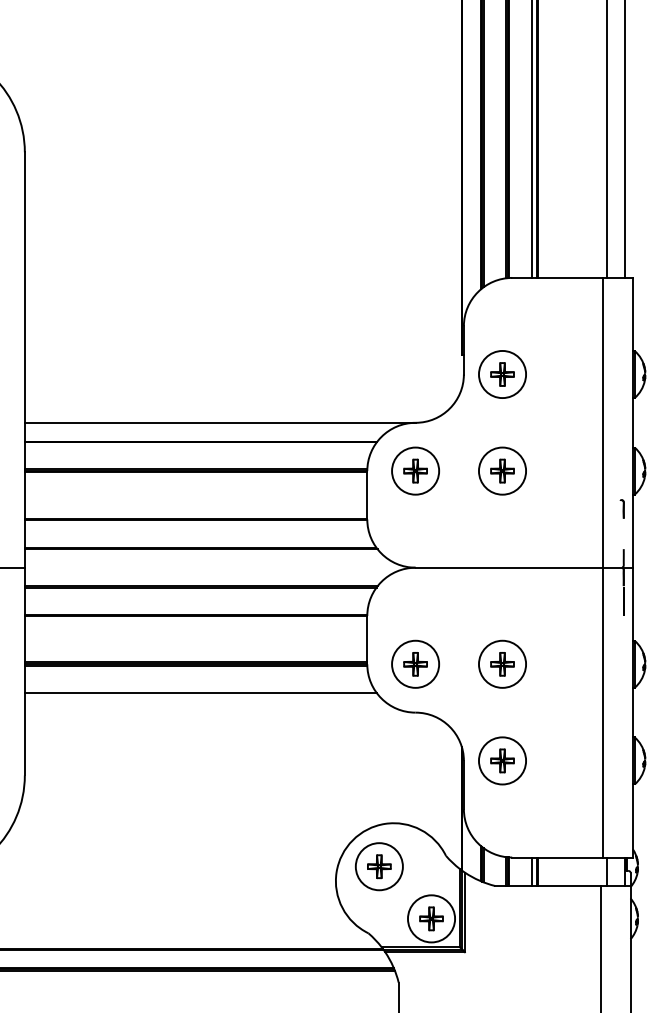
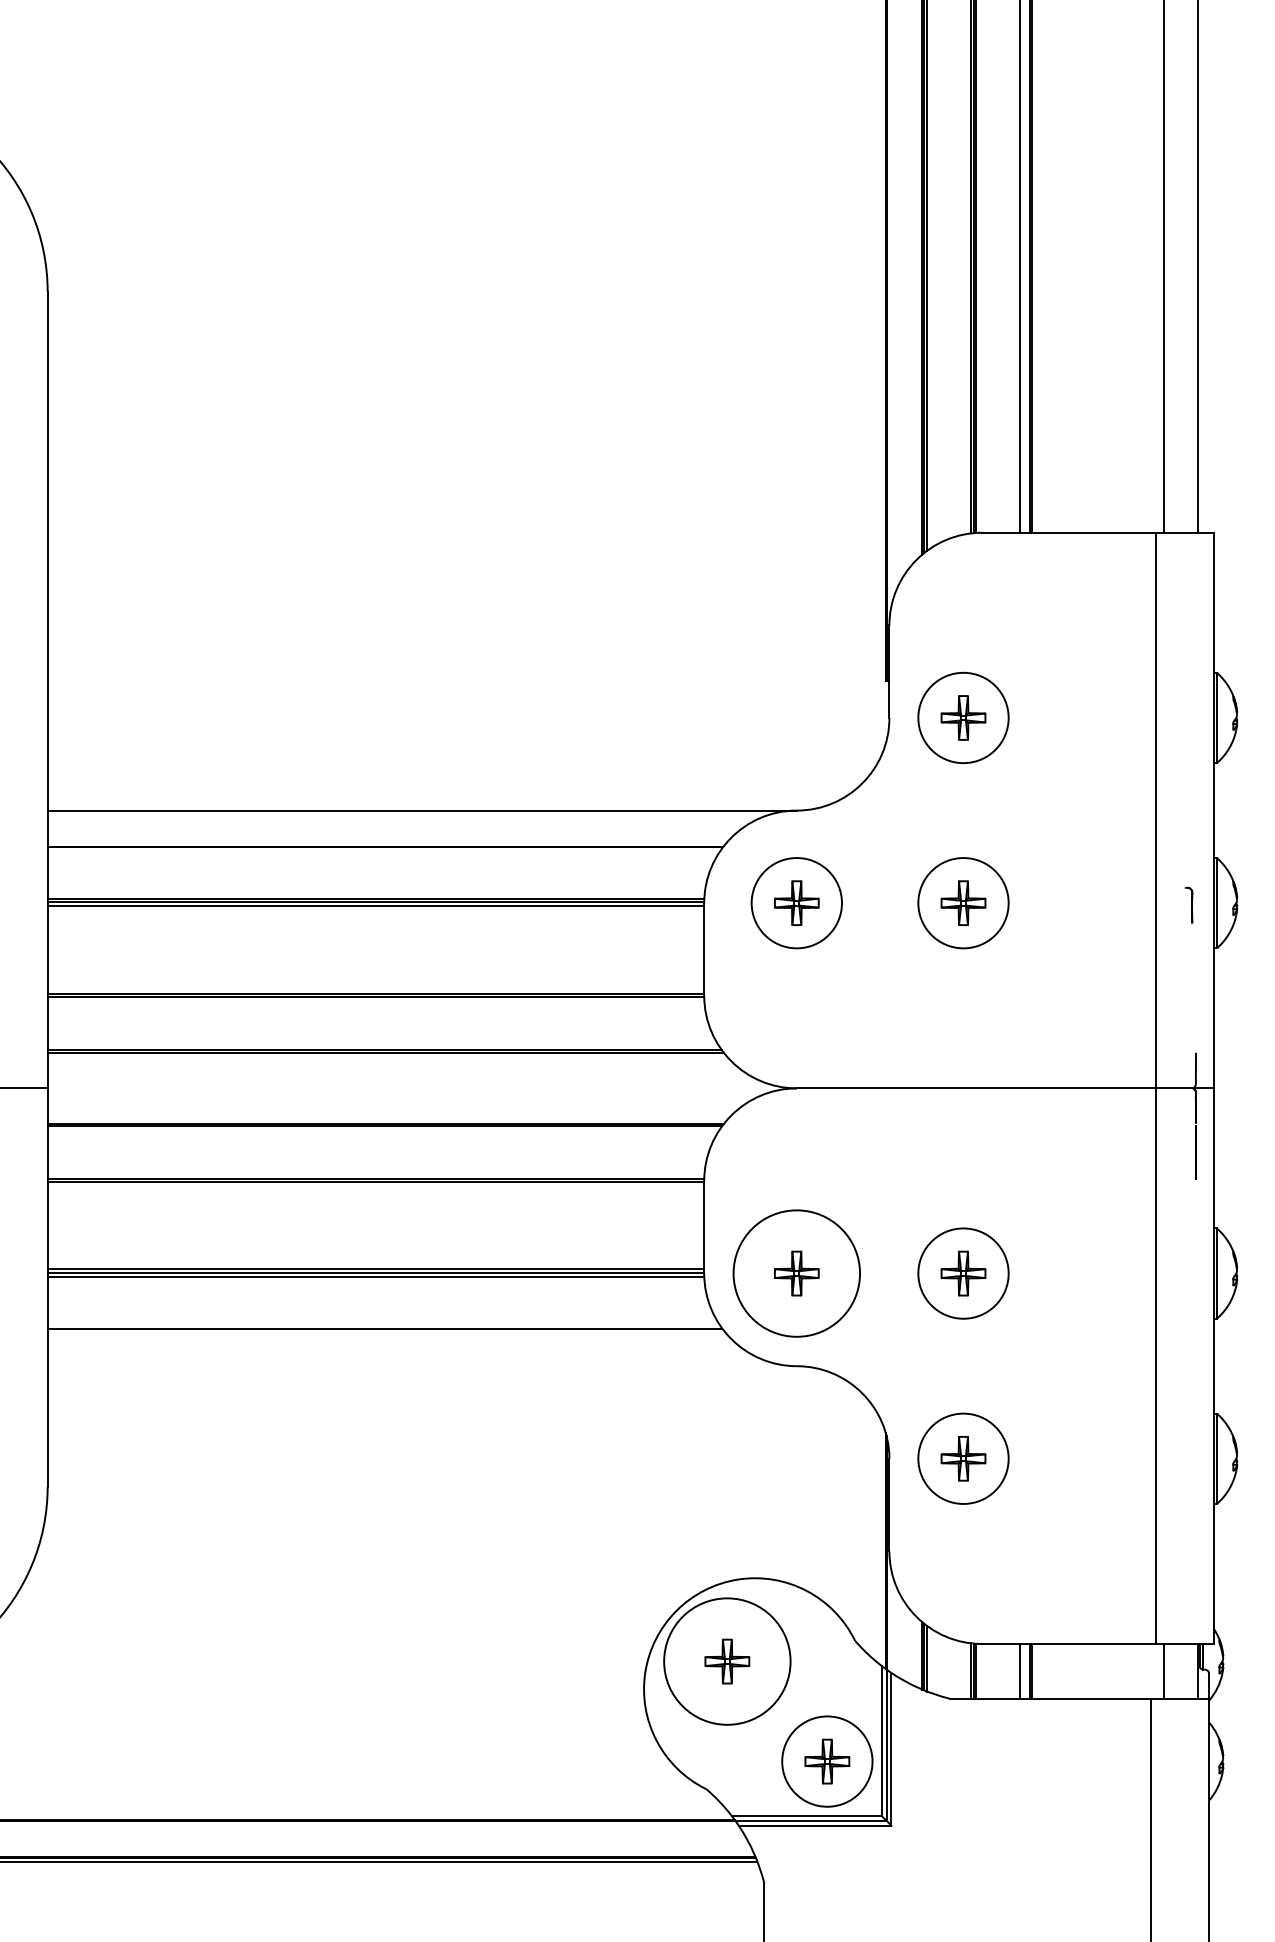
part: (621, 508) -> (1187, 903), moved
circle: (415, 663) -> (796, 1272), size x1.4
circle: (378, 866) -> (725, 1661), size x1.4

